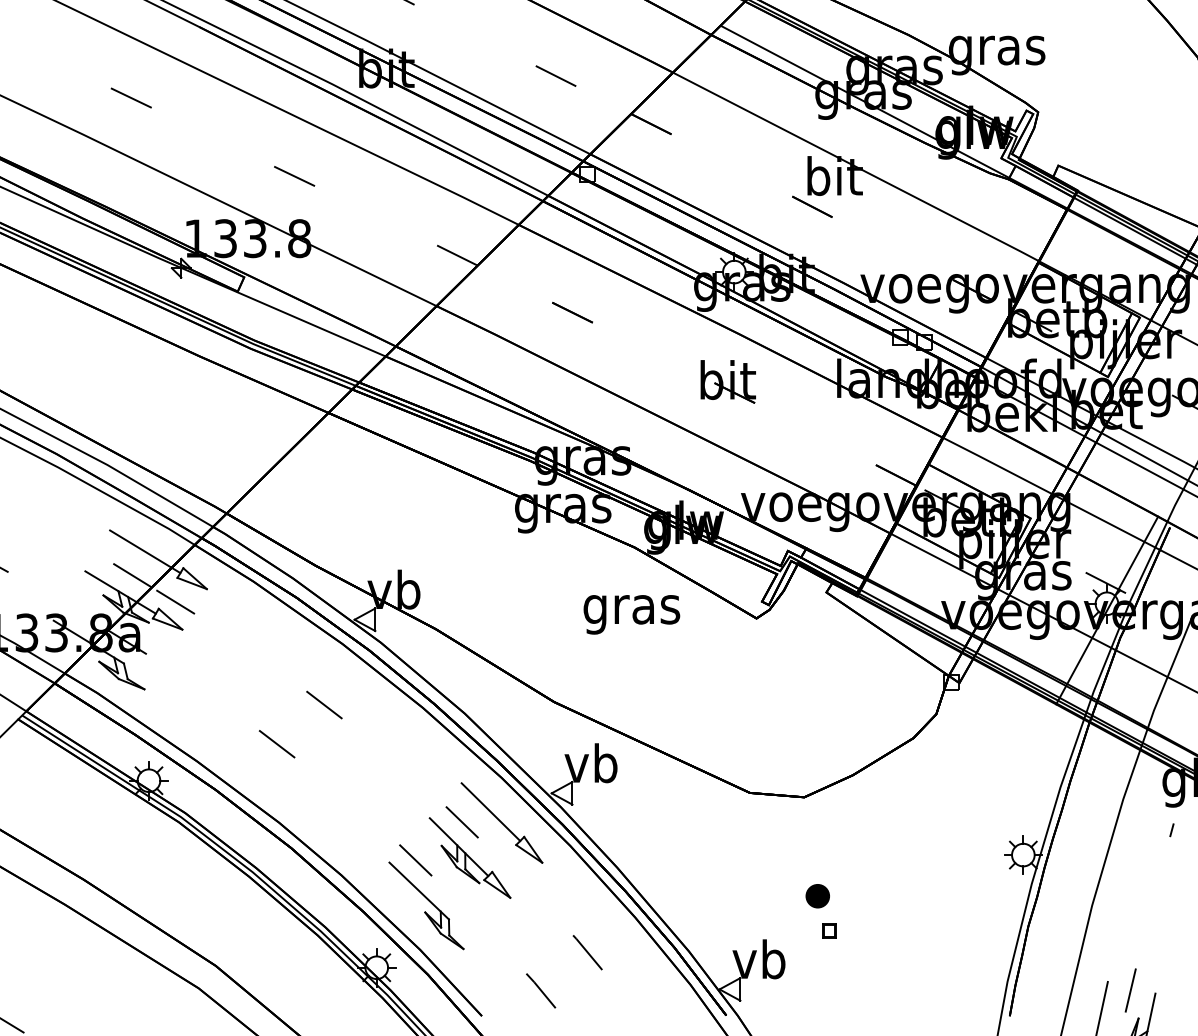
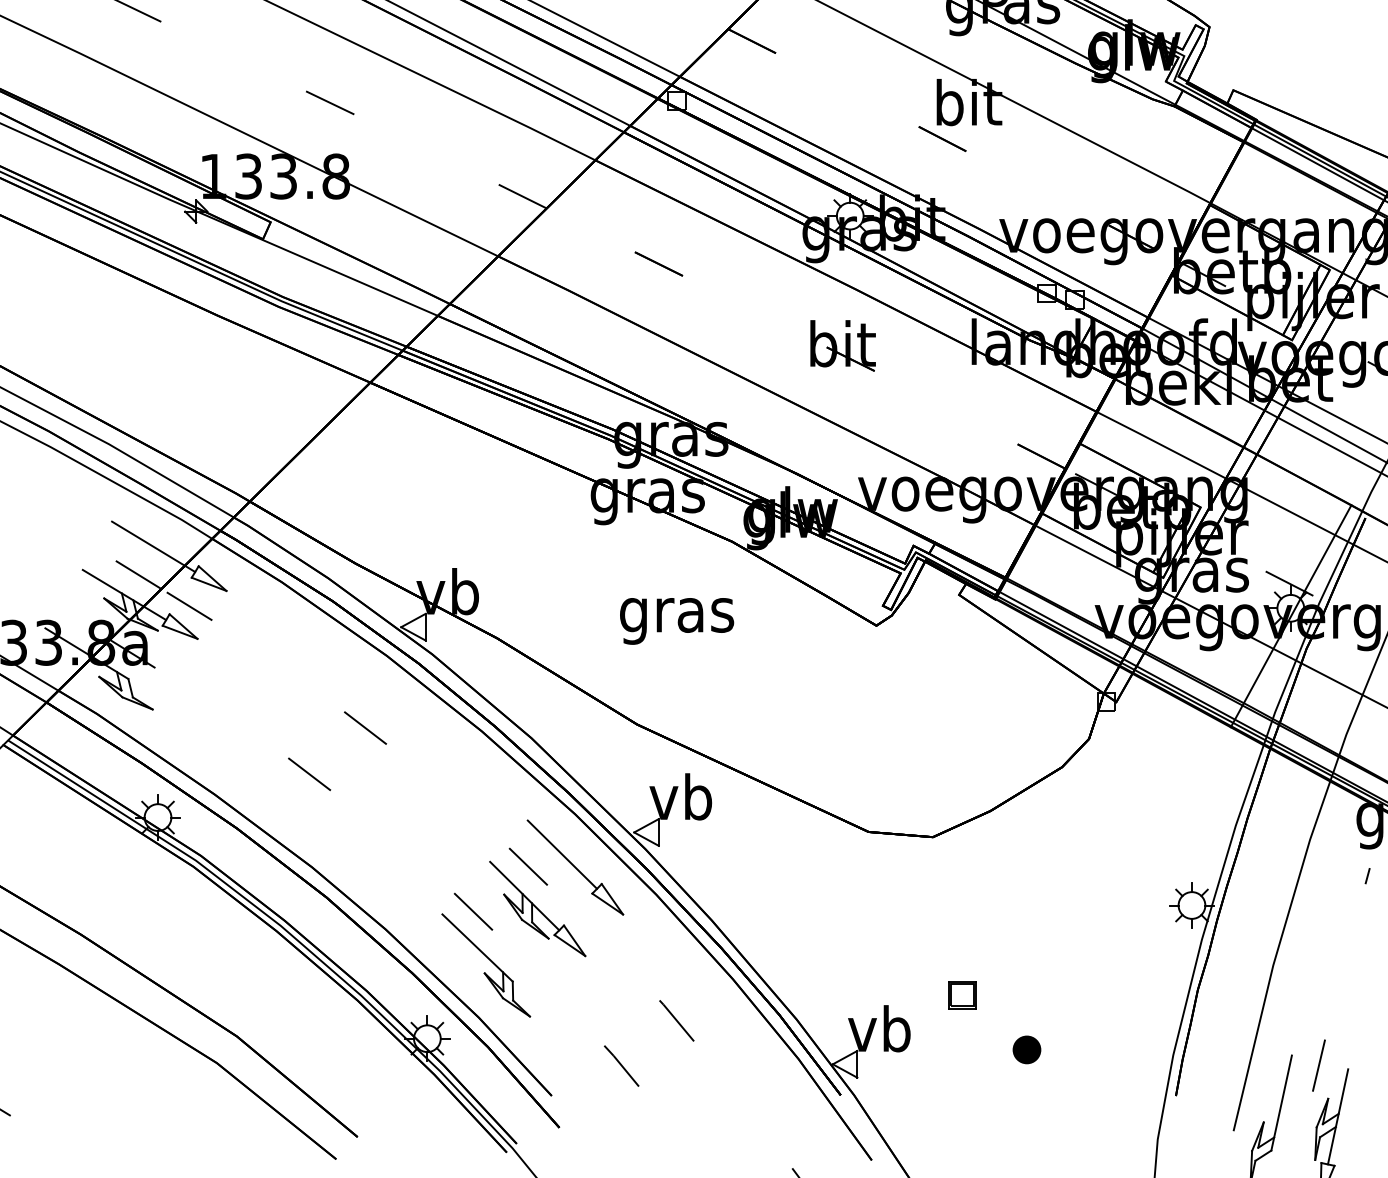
text: (631, 614) -> (676, 620), moved
part: (817, 896) -> (1026, 1050), moved
part: (829, 930) -> (962, 994), size x1.67

